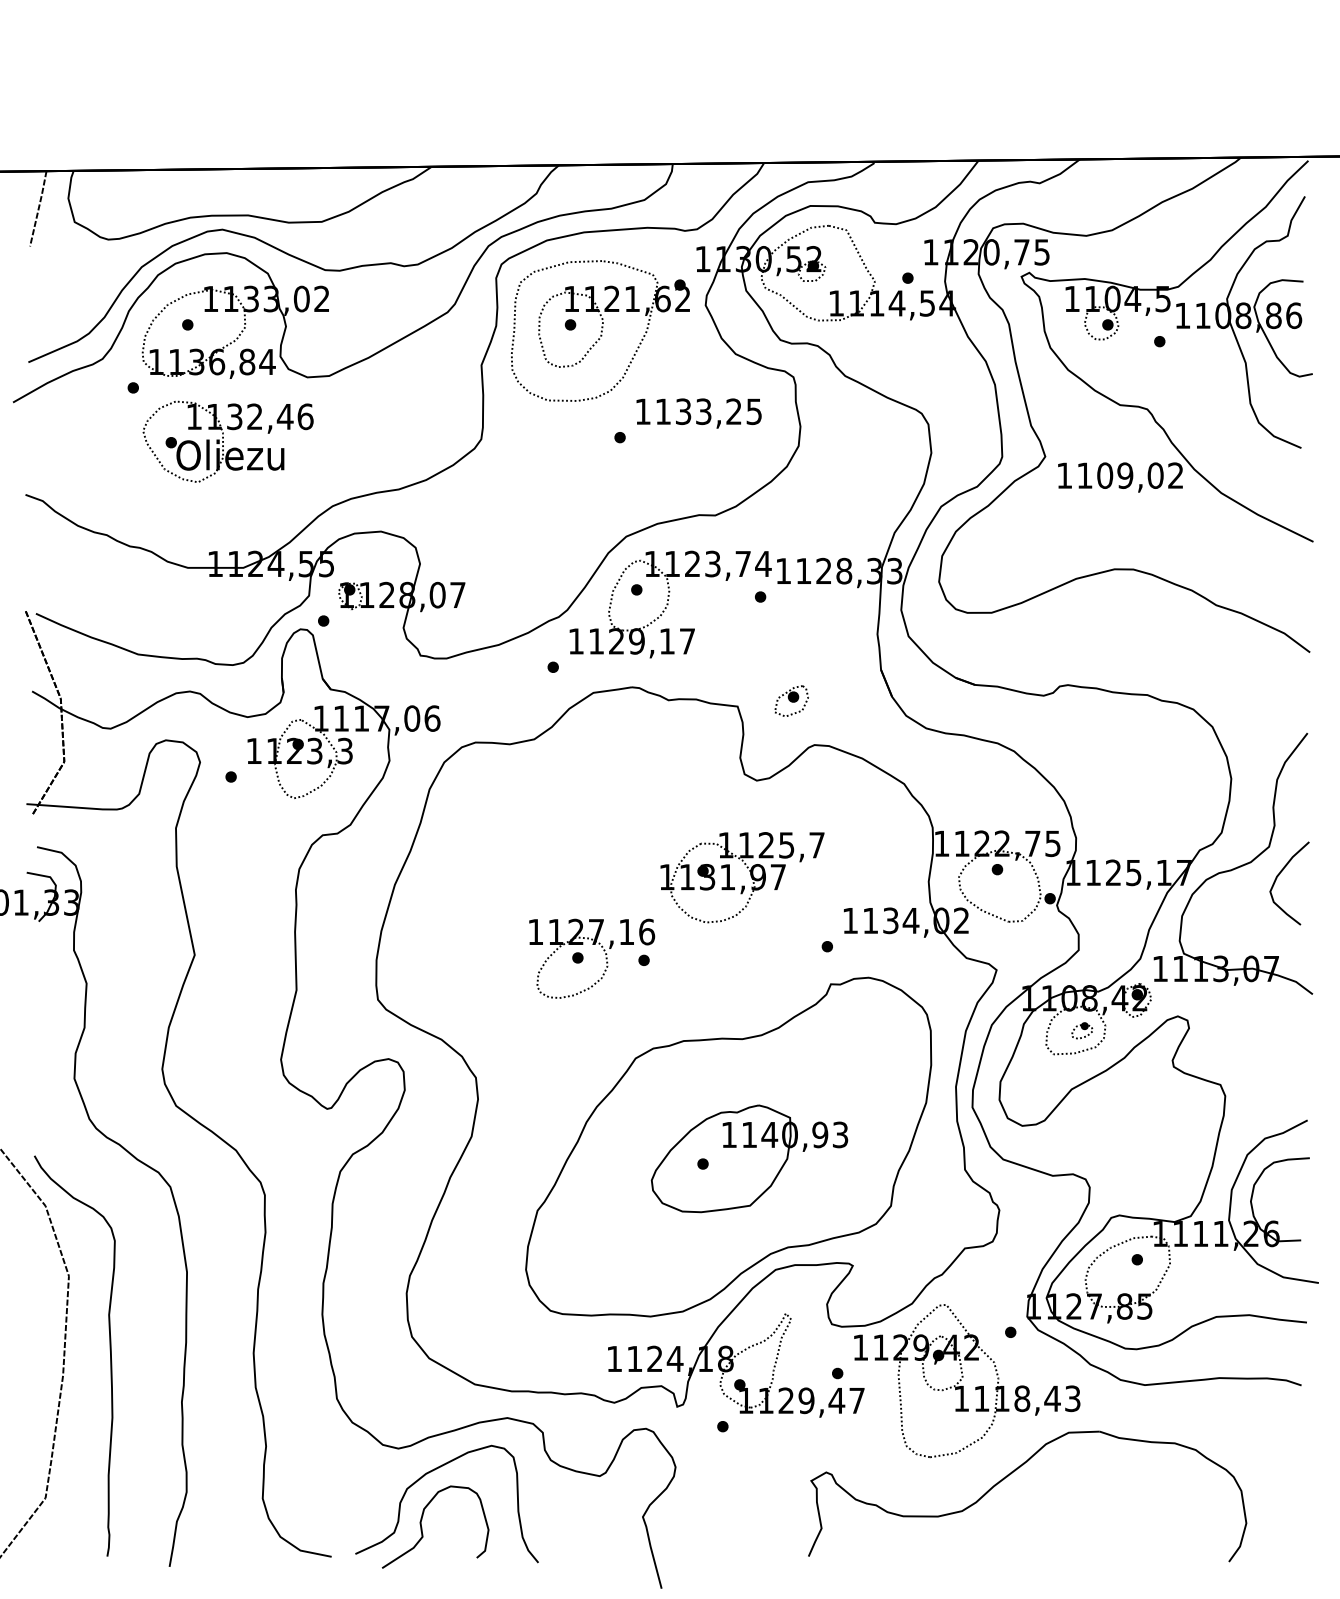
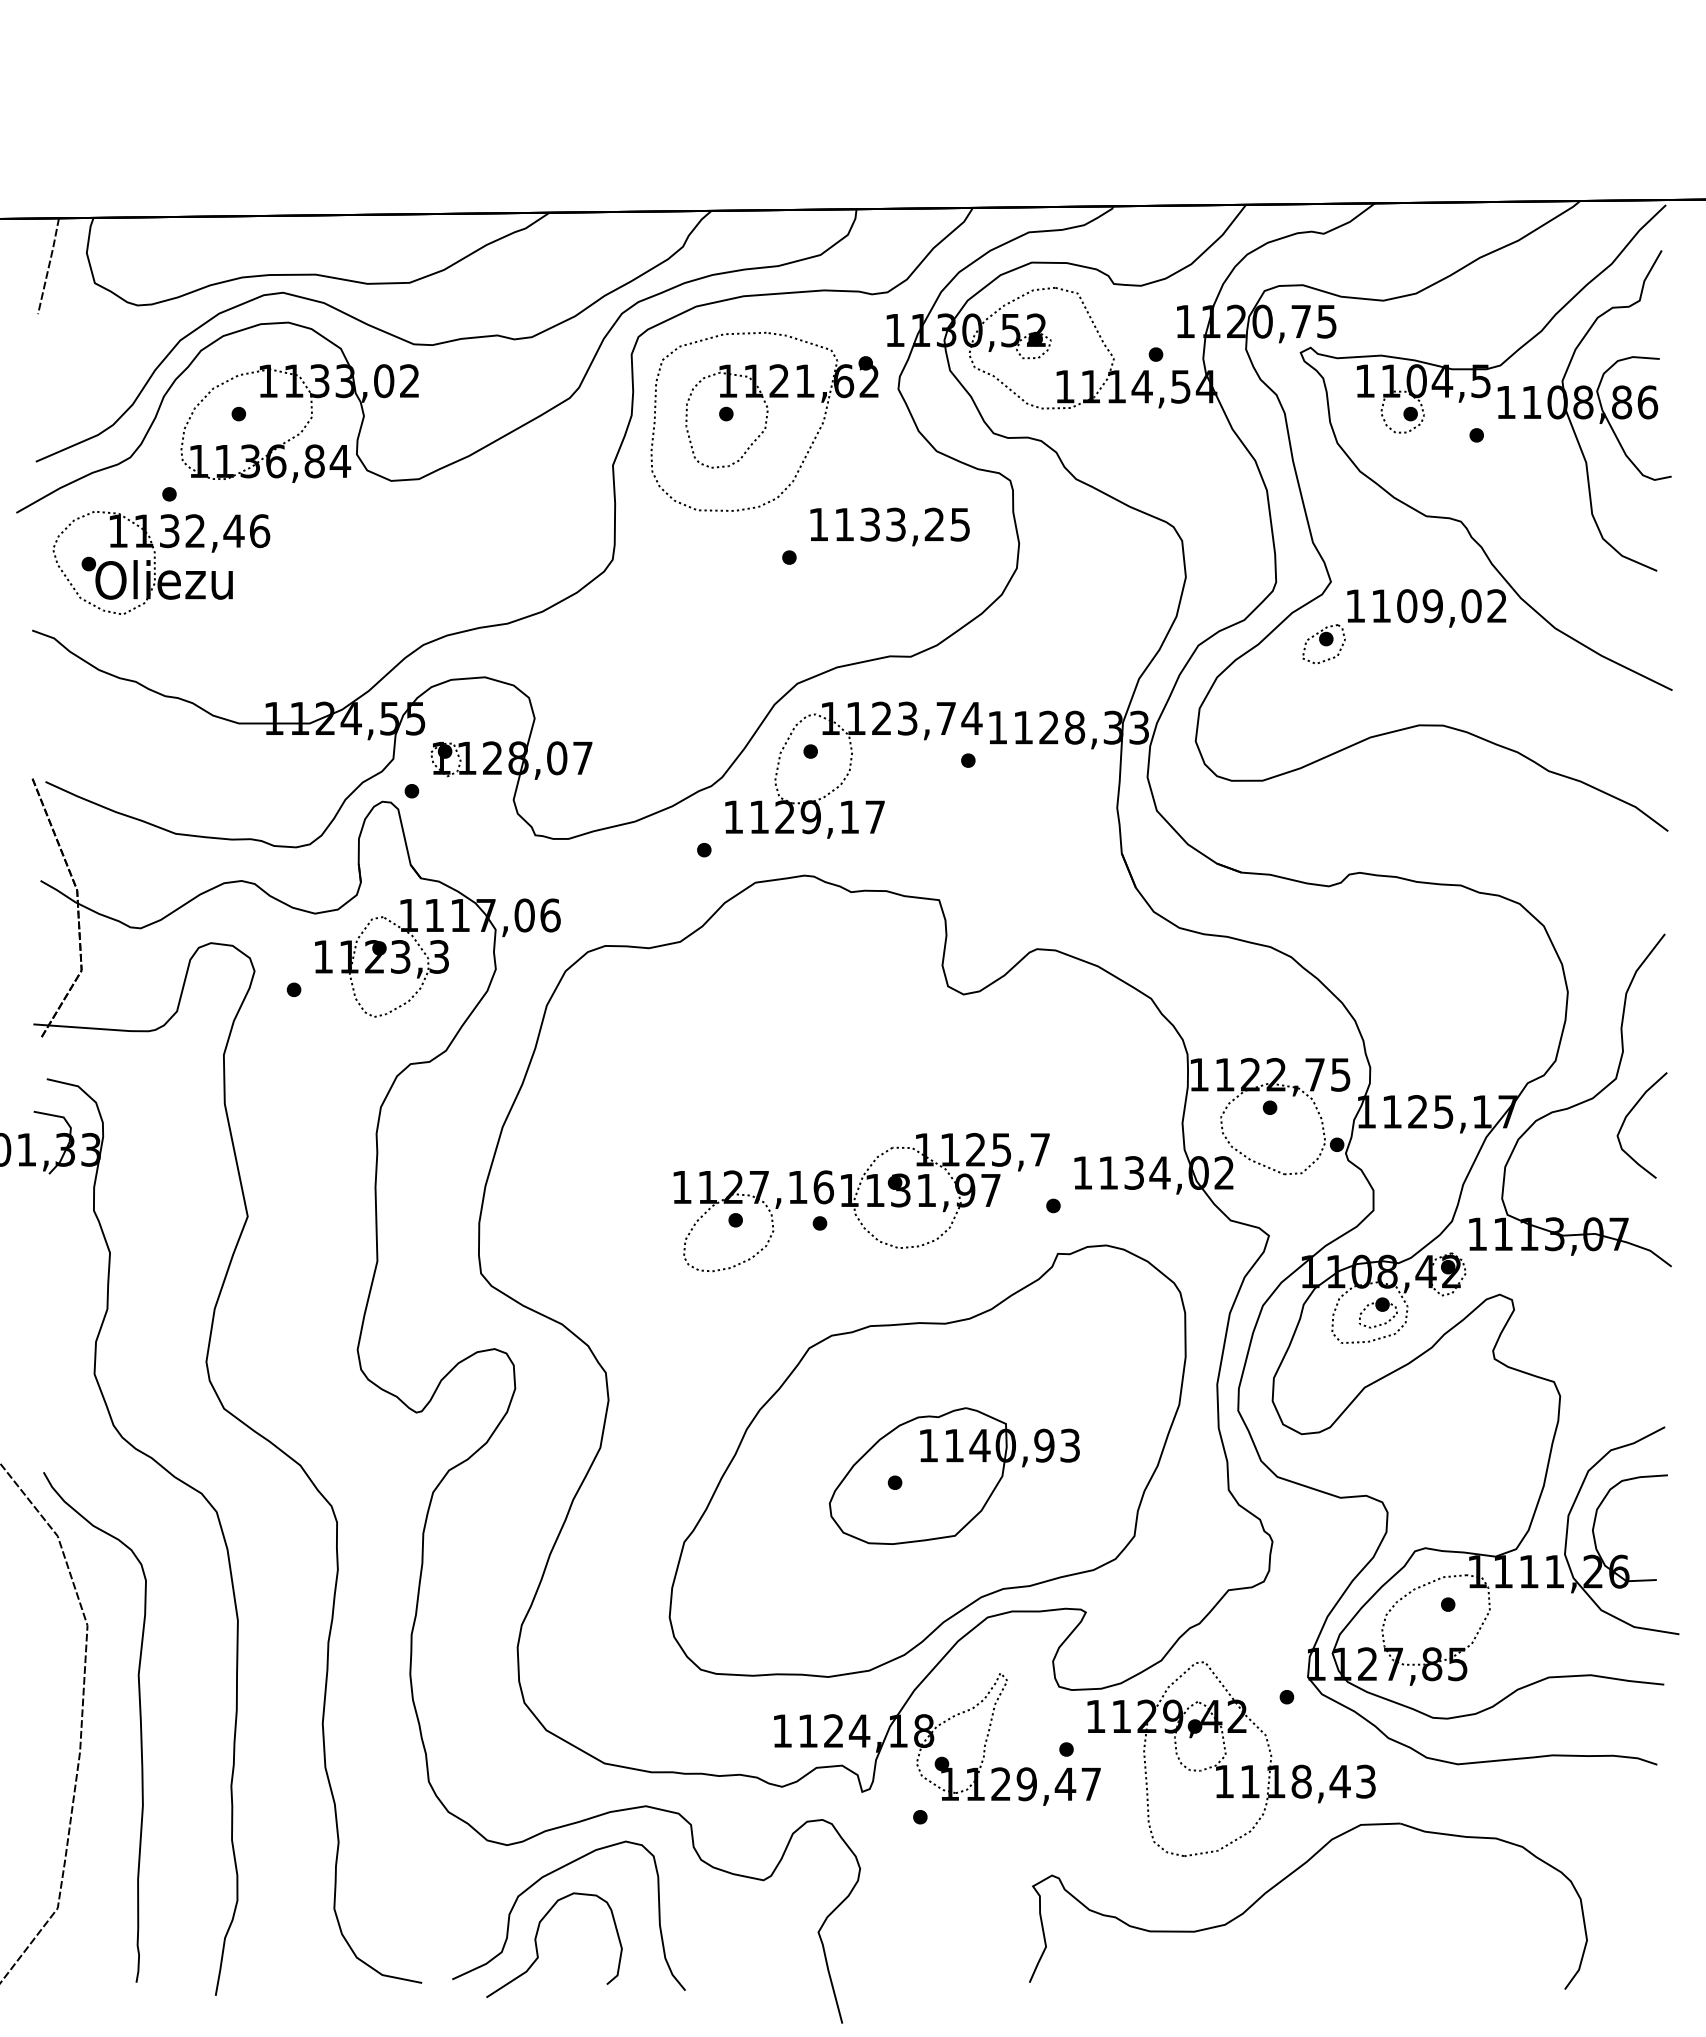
part: (228, 441) -> (161, 562), moved
part: (791, 701) -> (1323, 644), moved
part: (750, 875) -> (955, 1188), moved
part: (1081, 1030) -> (1377, 1312), size x1.43

